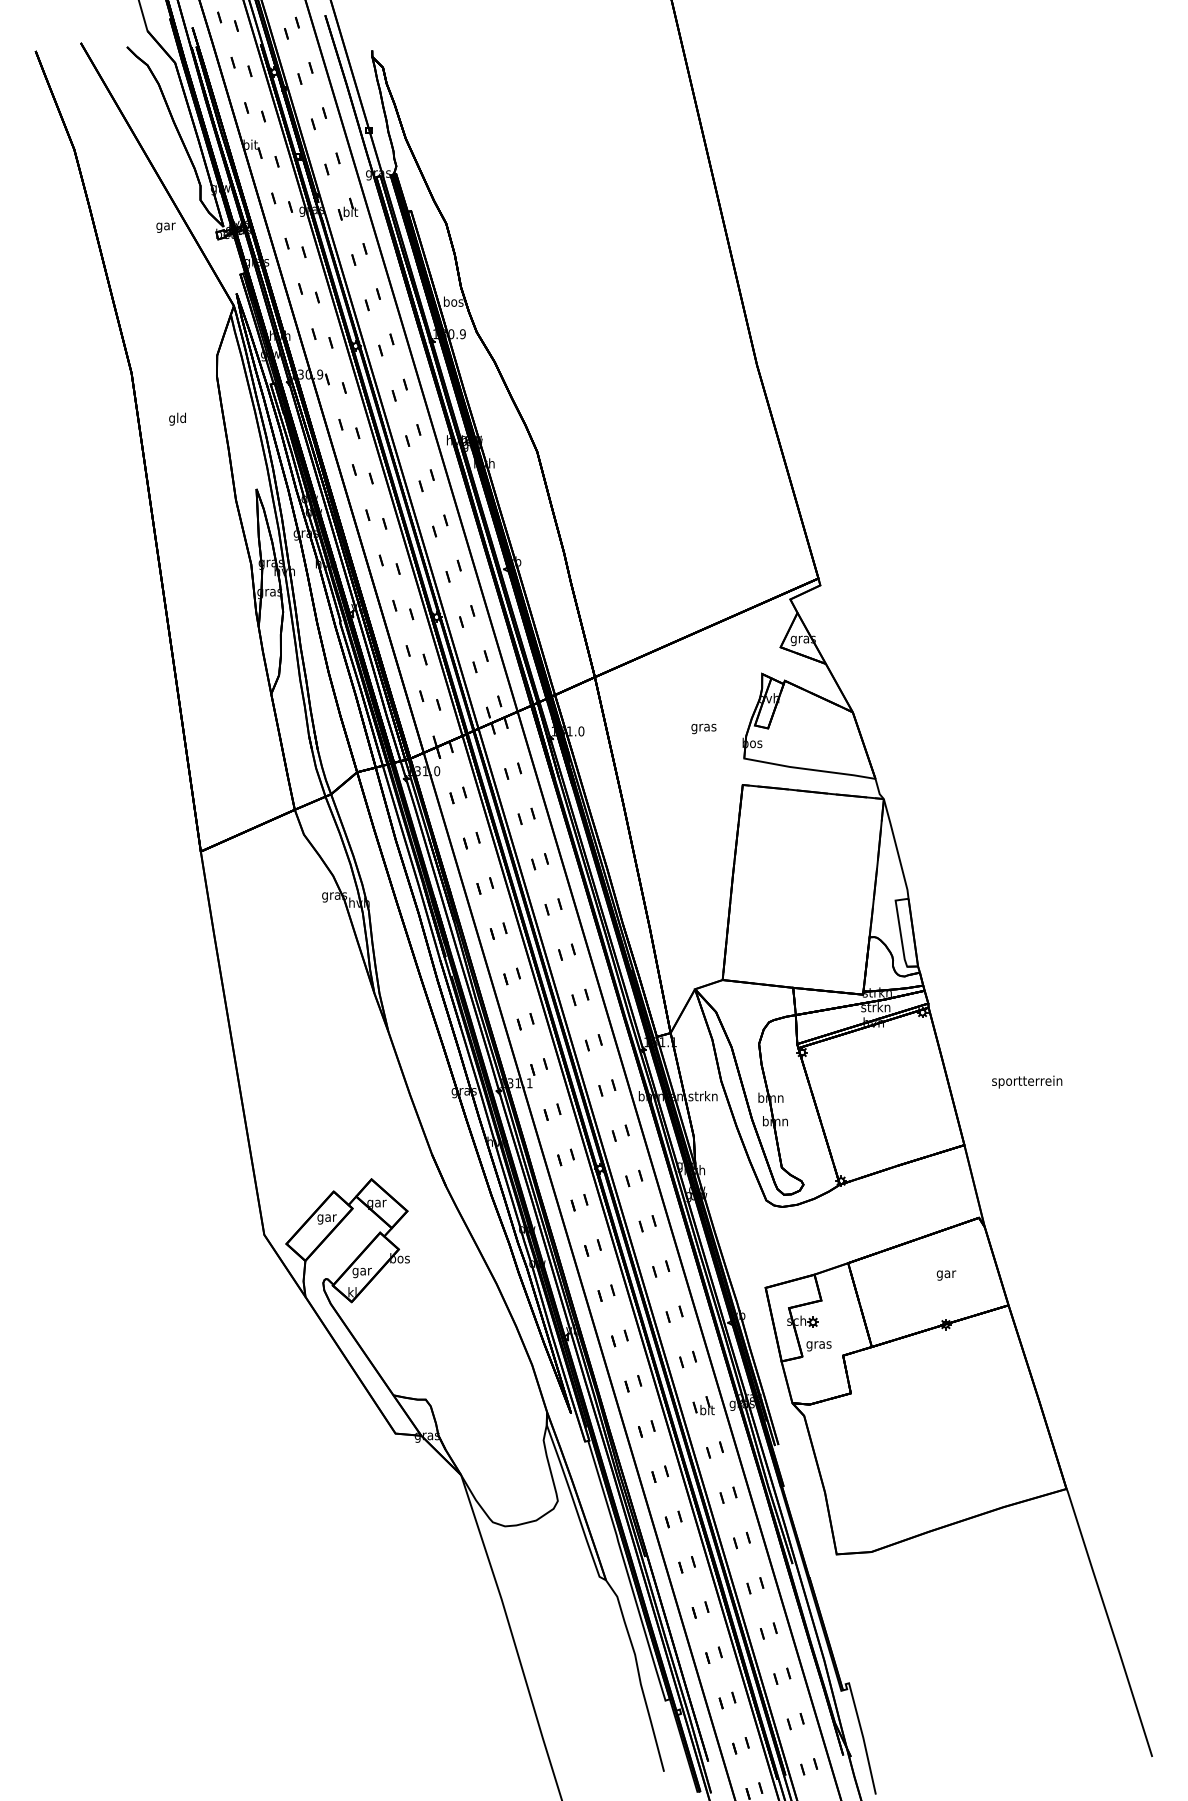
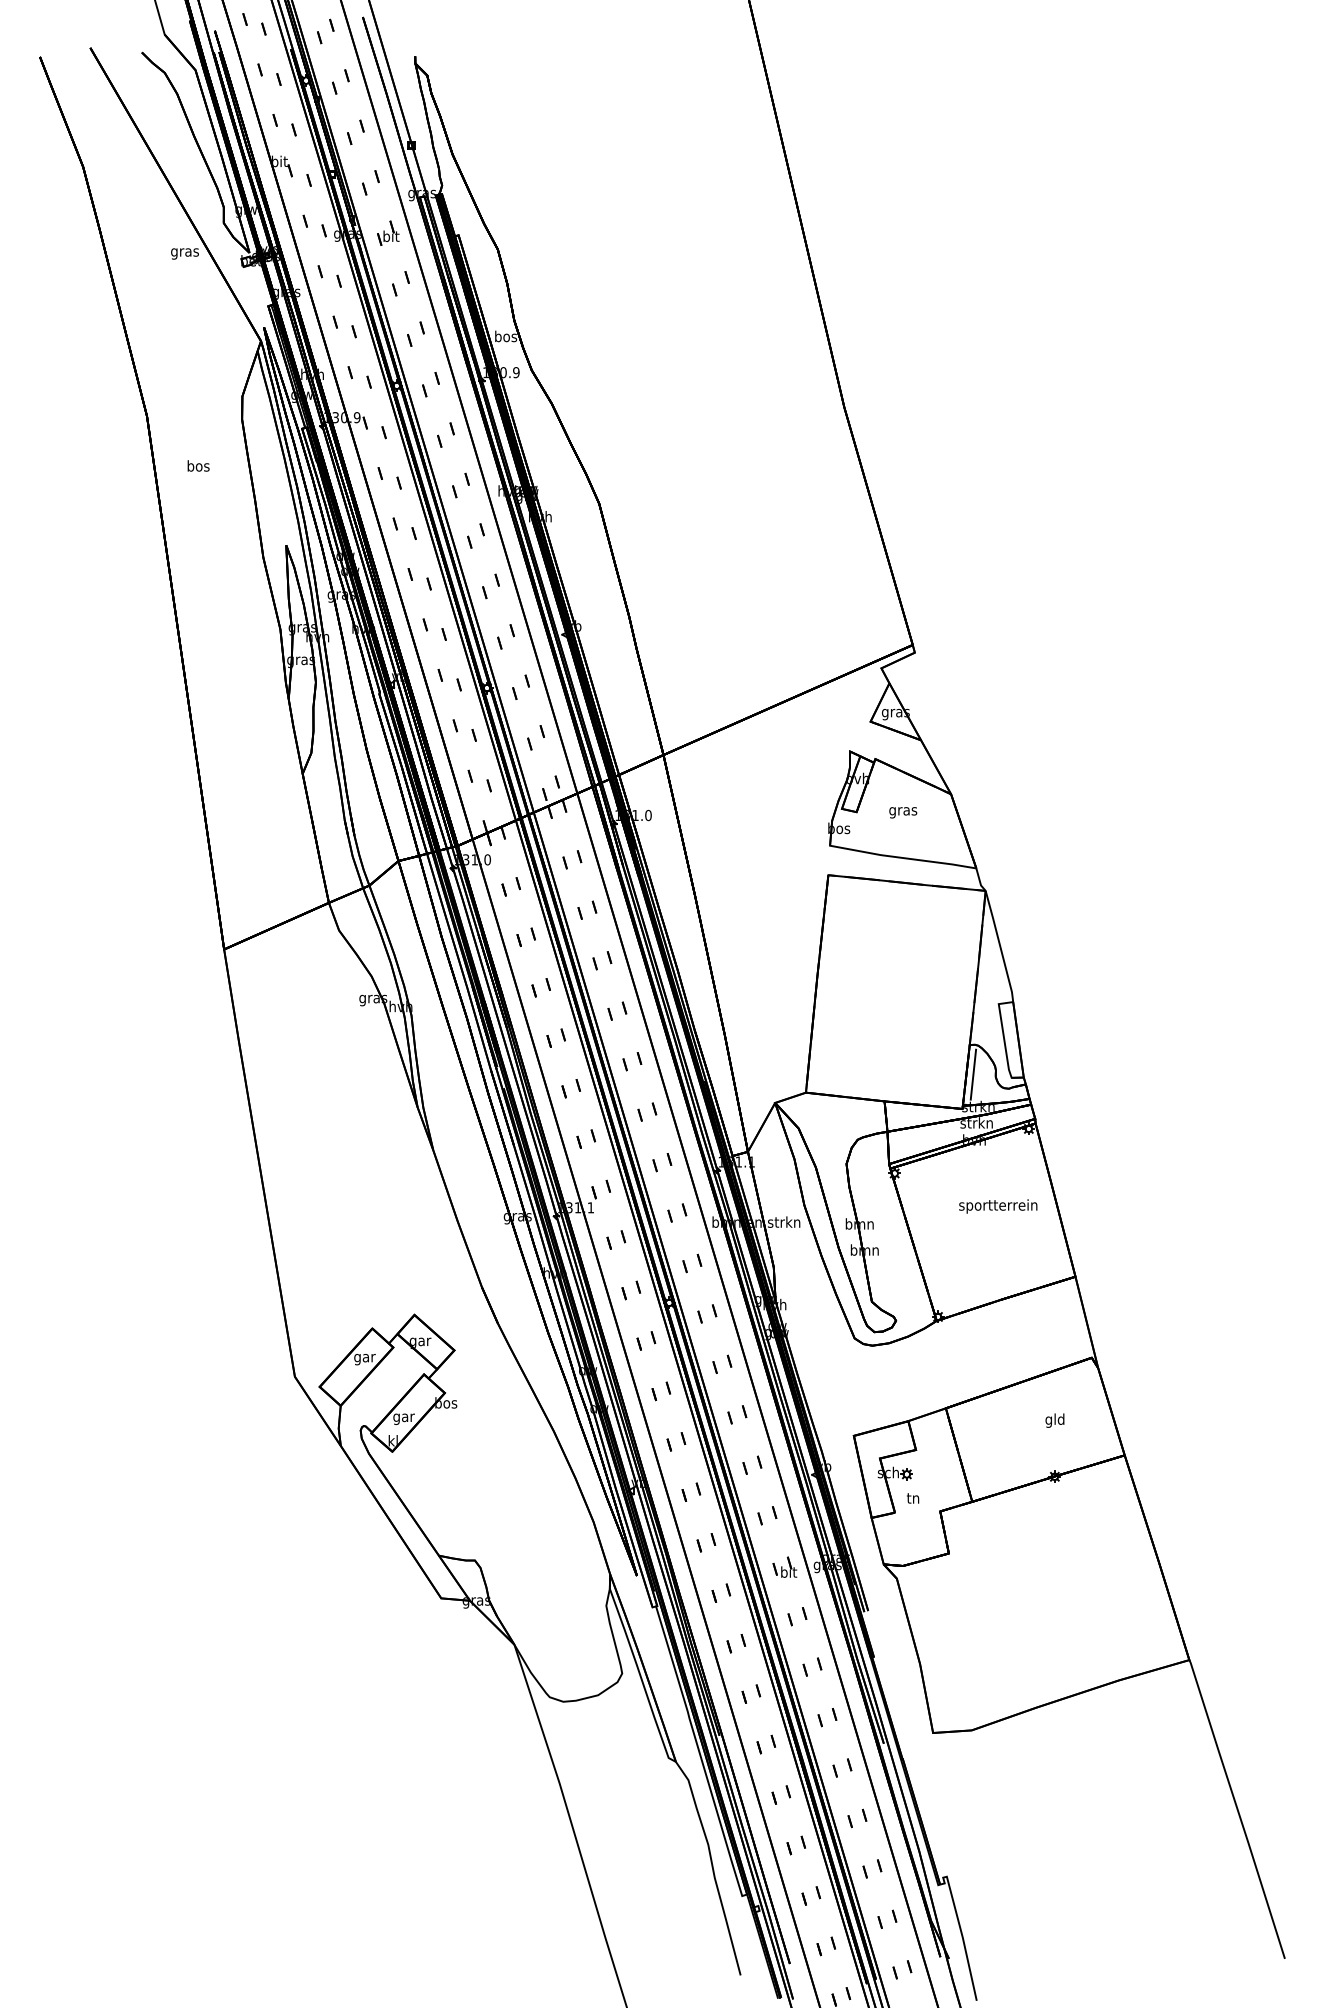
text: (165, 227) -> (184, 253), gar -> gras
text: (177, 418) -> (198, 466), gld -> bos
text: (703, 728) -> (902, 812), moved
line: (872, 963) -> (972, 1074), added
text: (1027, 1081) -> (998, 1205), moved
text: (946, 1273) -> (1055, 1419), gar -> gld
text: (818, 1345) -> (912, 1500), gras -> tn

